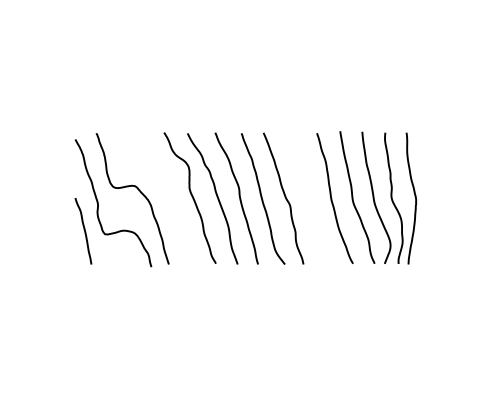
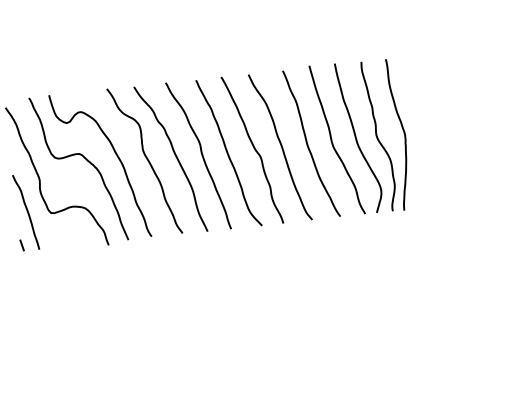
curve: (165, 190) -> (115, 155), added
curve: (308, 198) -> (281, 147), added
line: (76, 259) -> (21, 245), added

